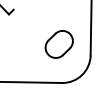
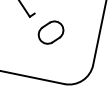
part: (58, 44) -> (50, 32), moved

